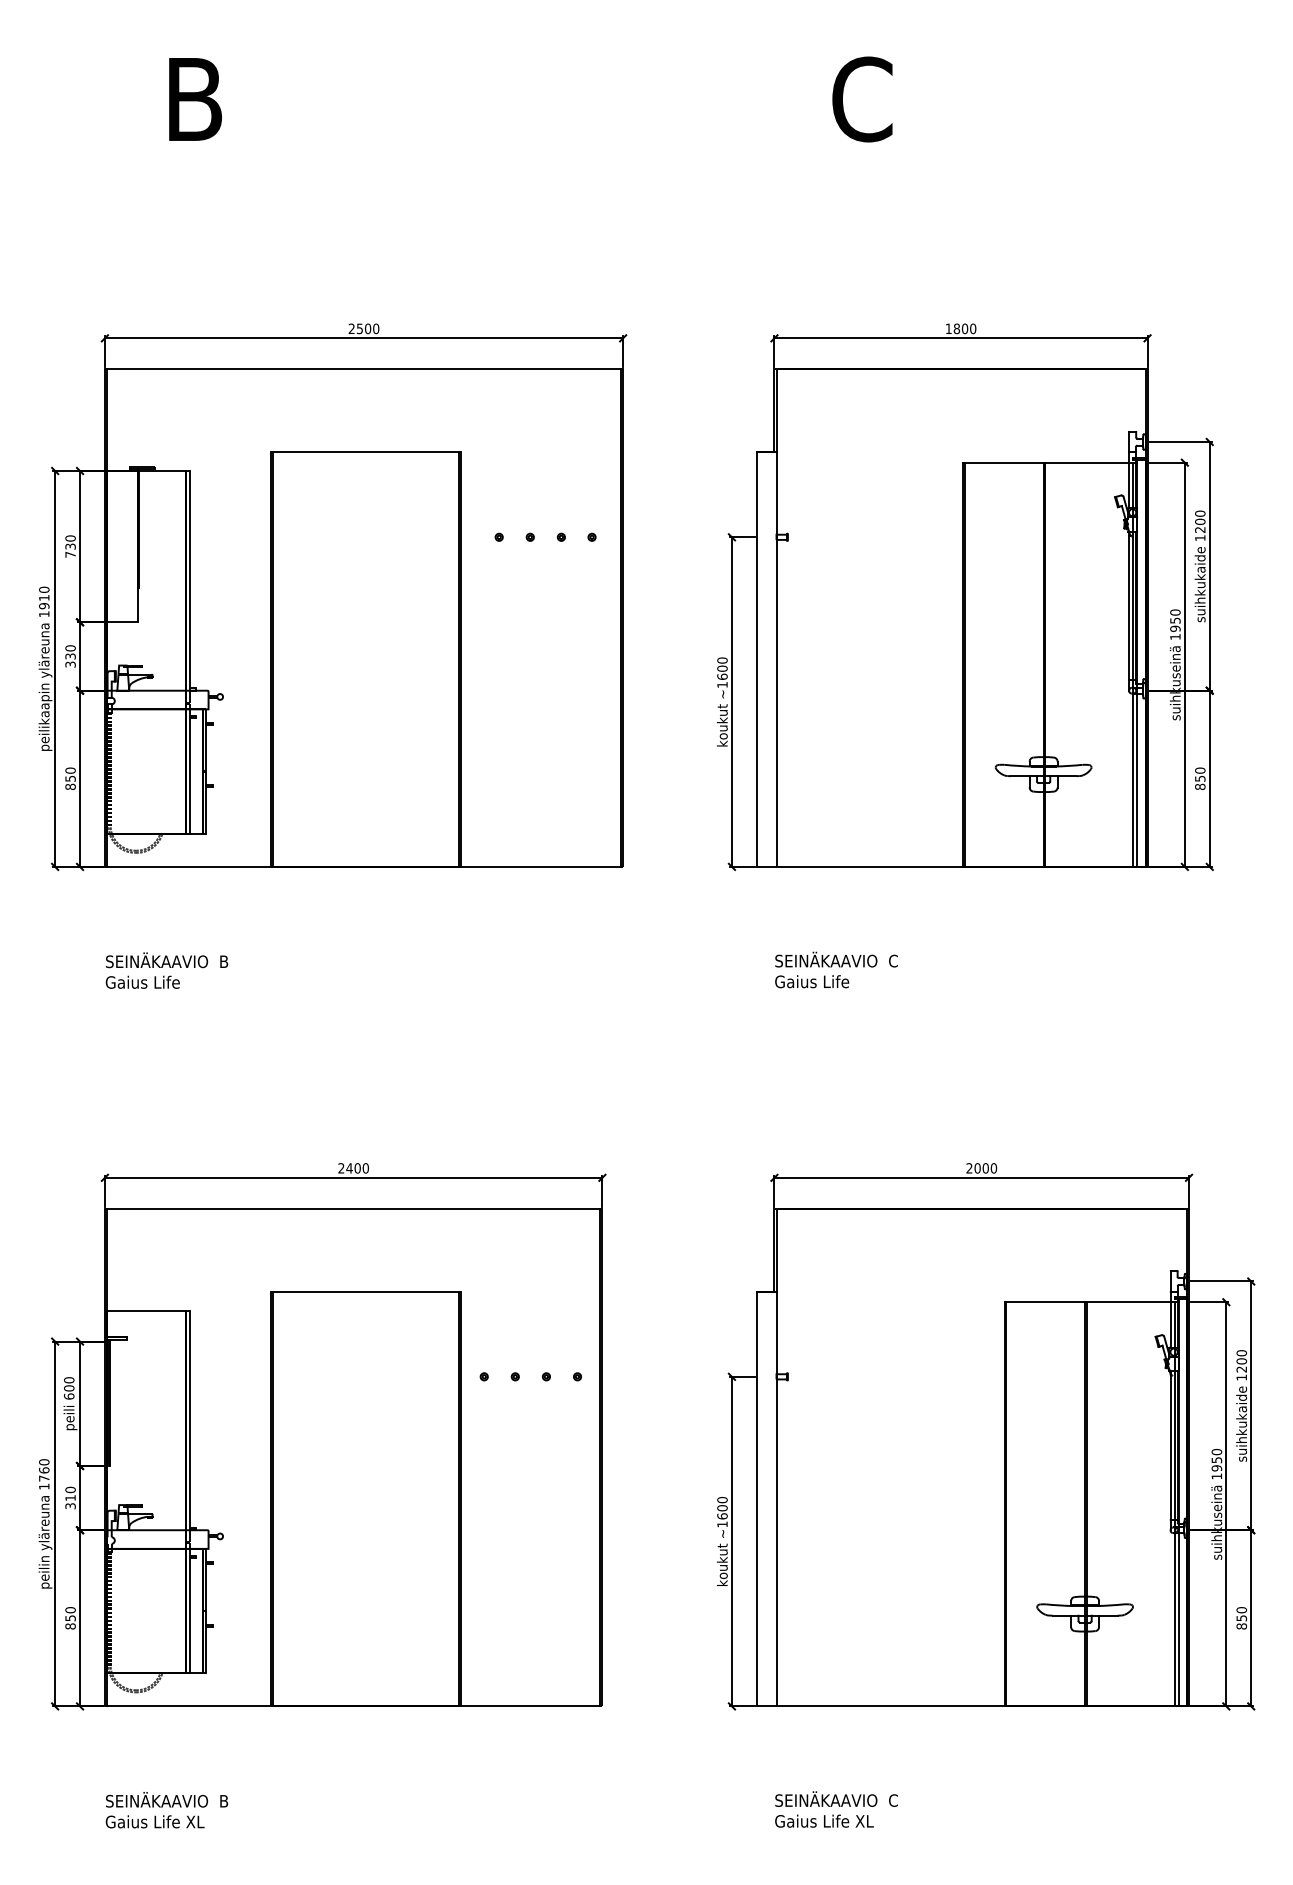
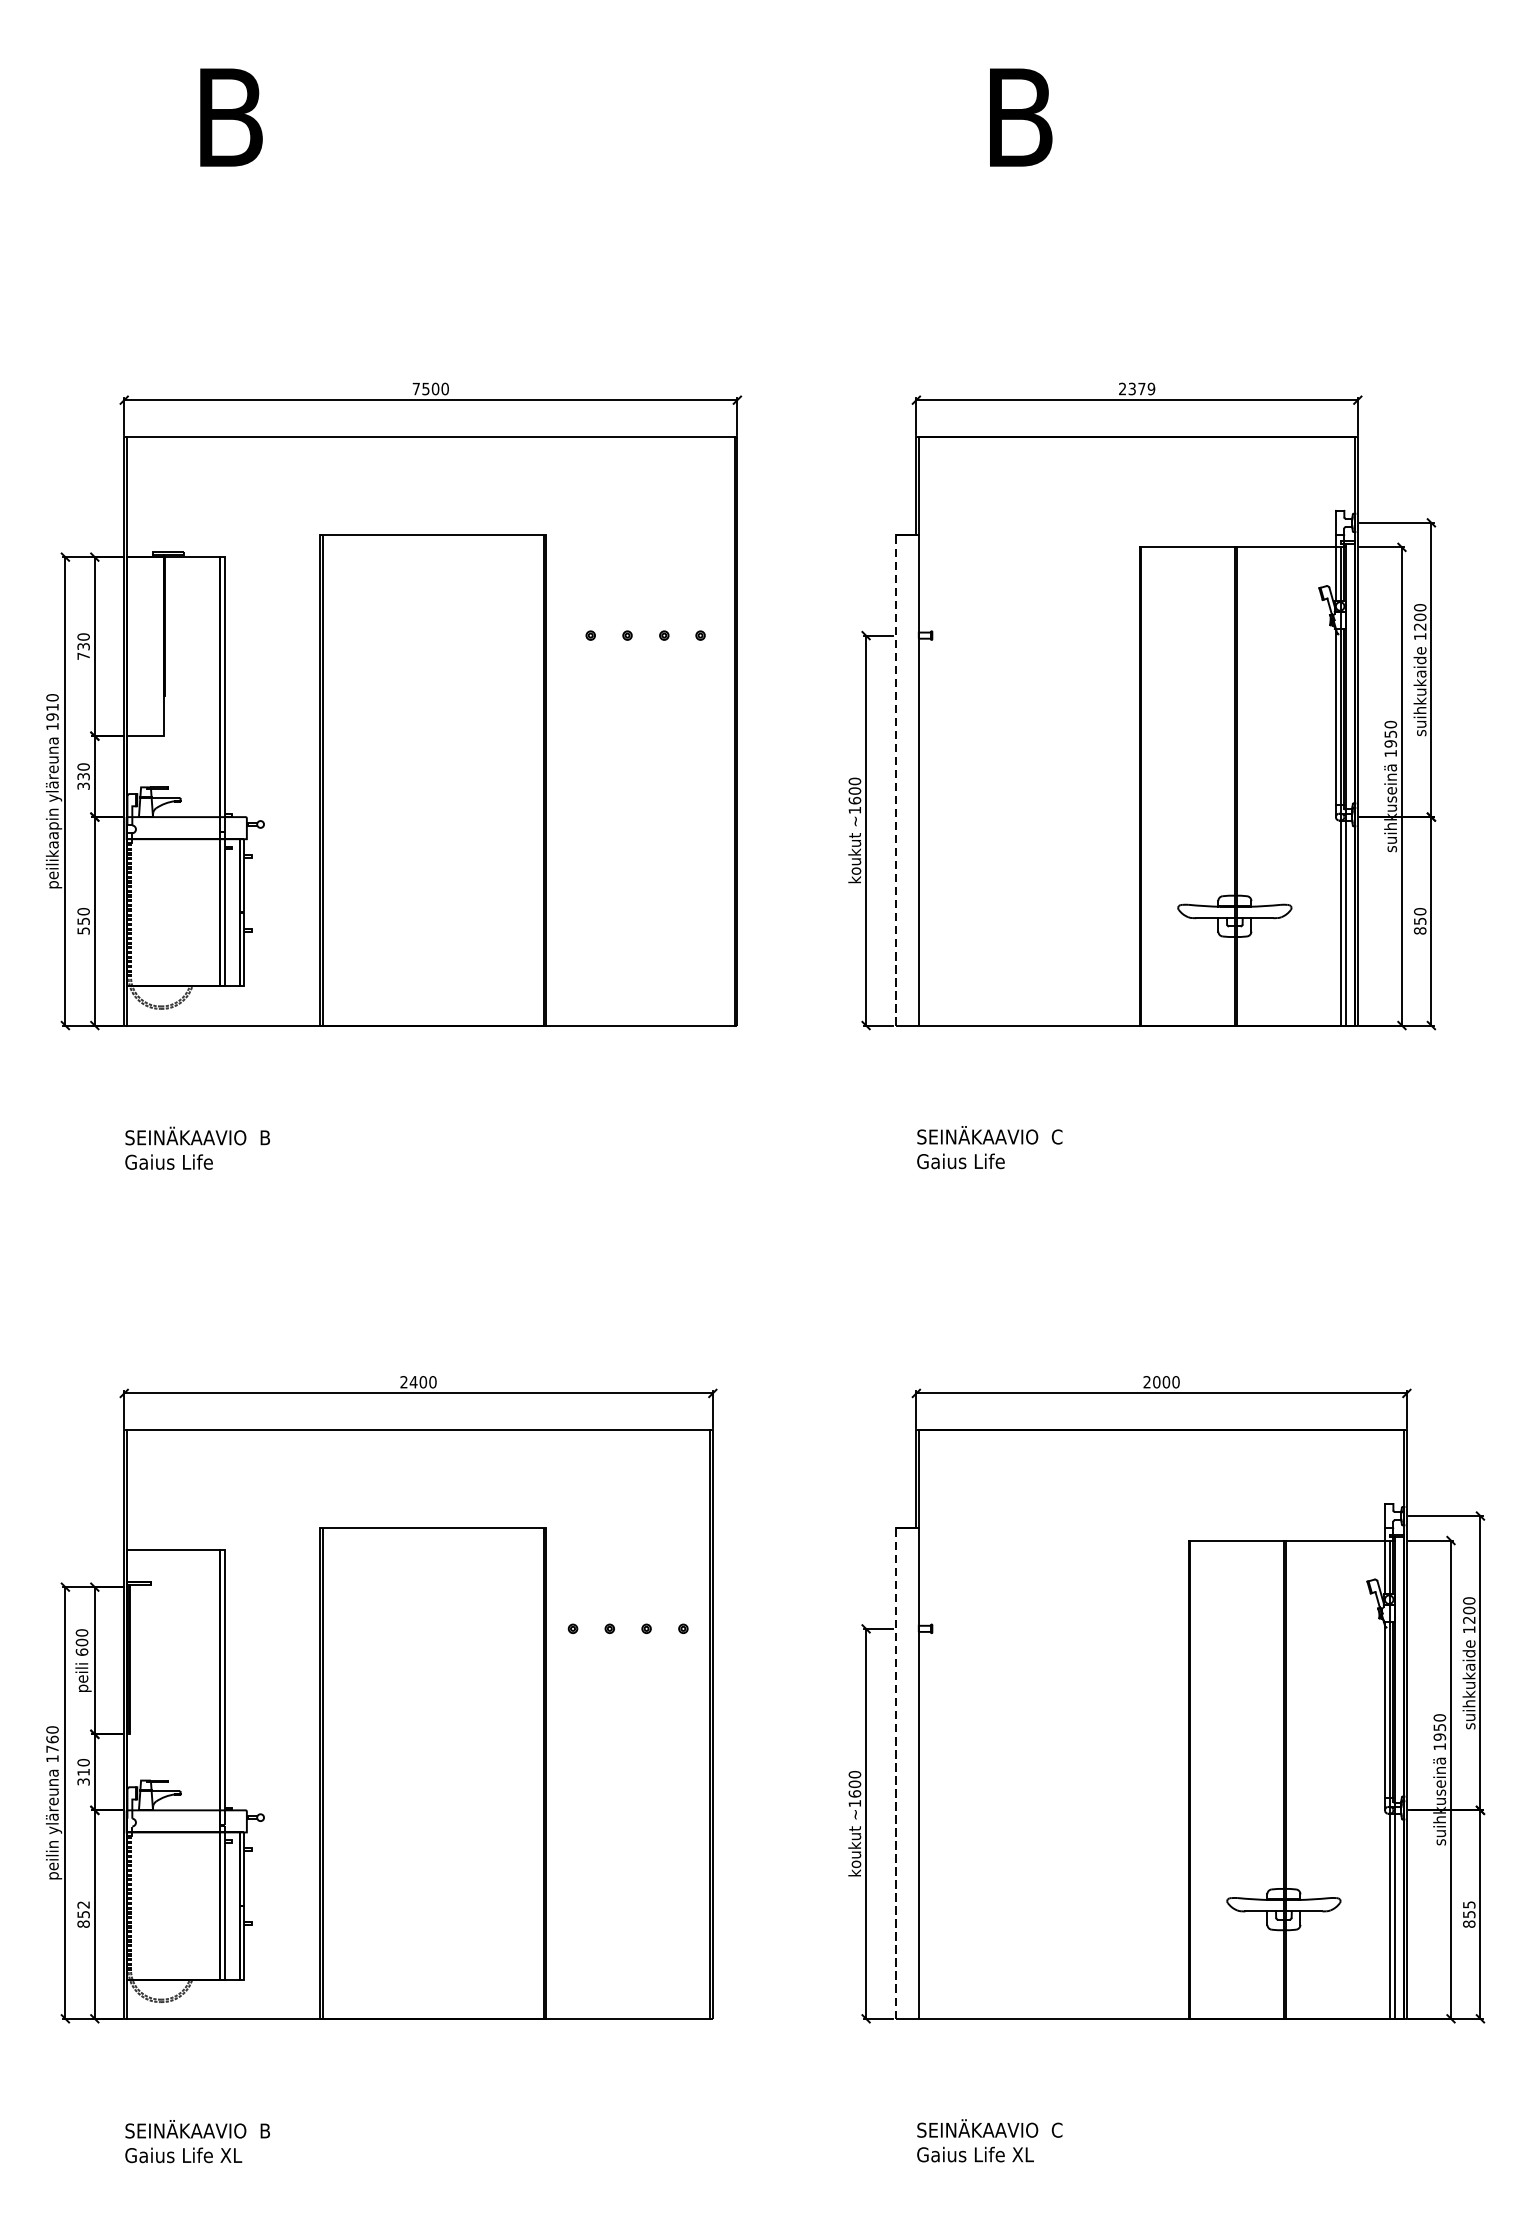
text: (862, 99) -> (1020, 117), C -> B
text: (351, 328) -> (415, 388), 2500 -> 7500
text: (960, 328) -> (1136, 388), 1800 -> 2379
line: (756, 659) -> (895, 780), solid -> dashed
text: (70, 786) -> (83, 930), 850 -> 550
line: (756, 1498) -> (895, 1772), solid -> dashed
text: (70, 1610) -> (83, 1905), 850 -> 852
text: (1241, 1610) -> (1468, 1905), 850 -> 855

